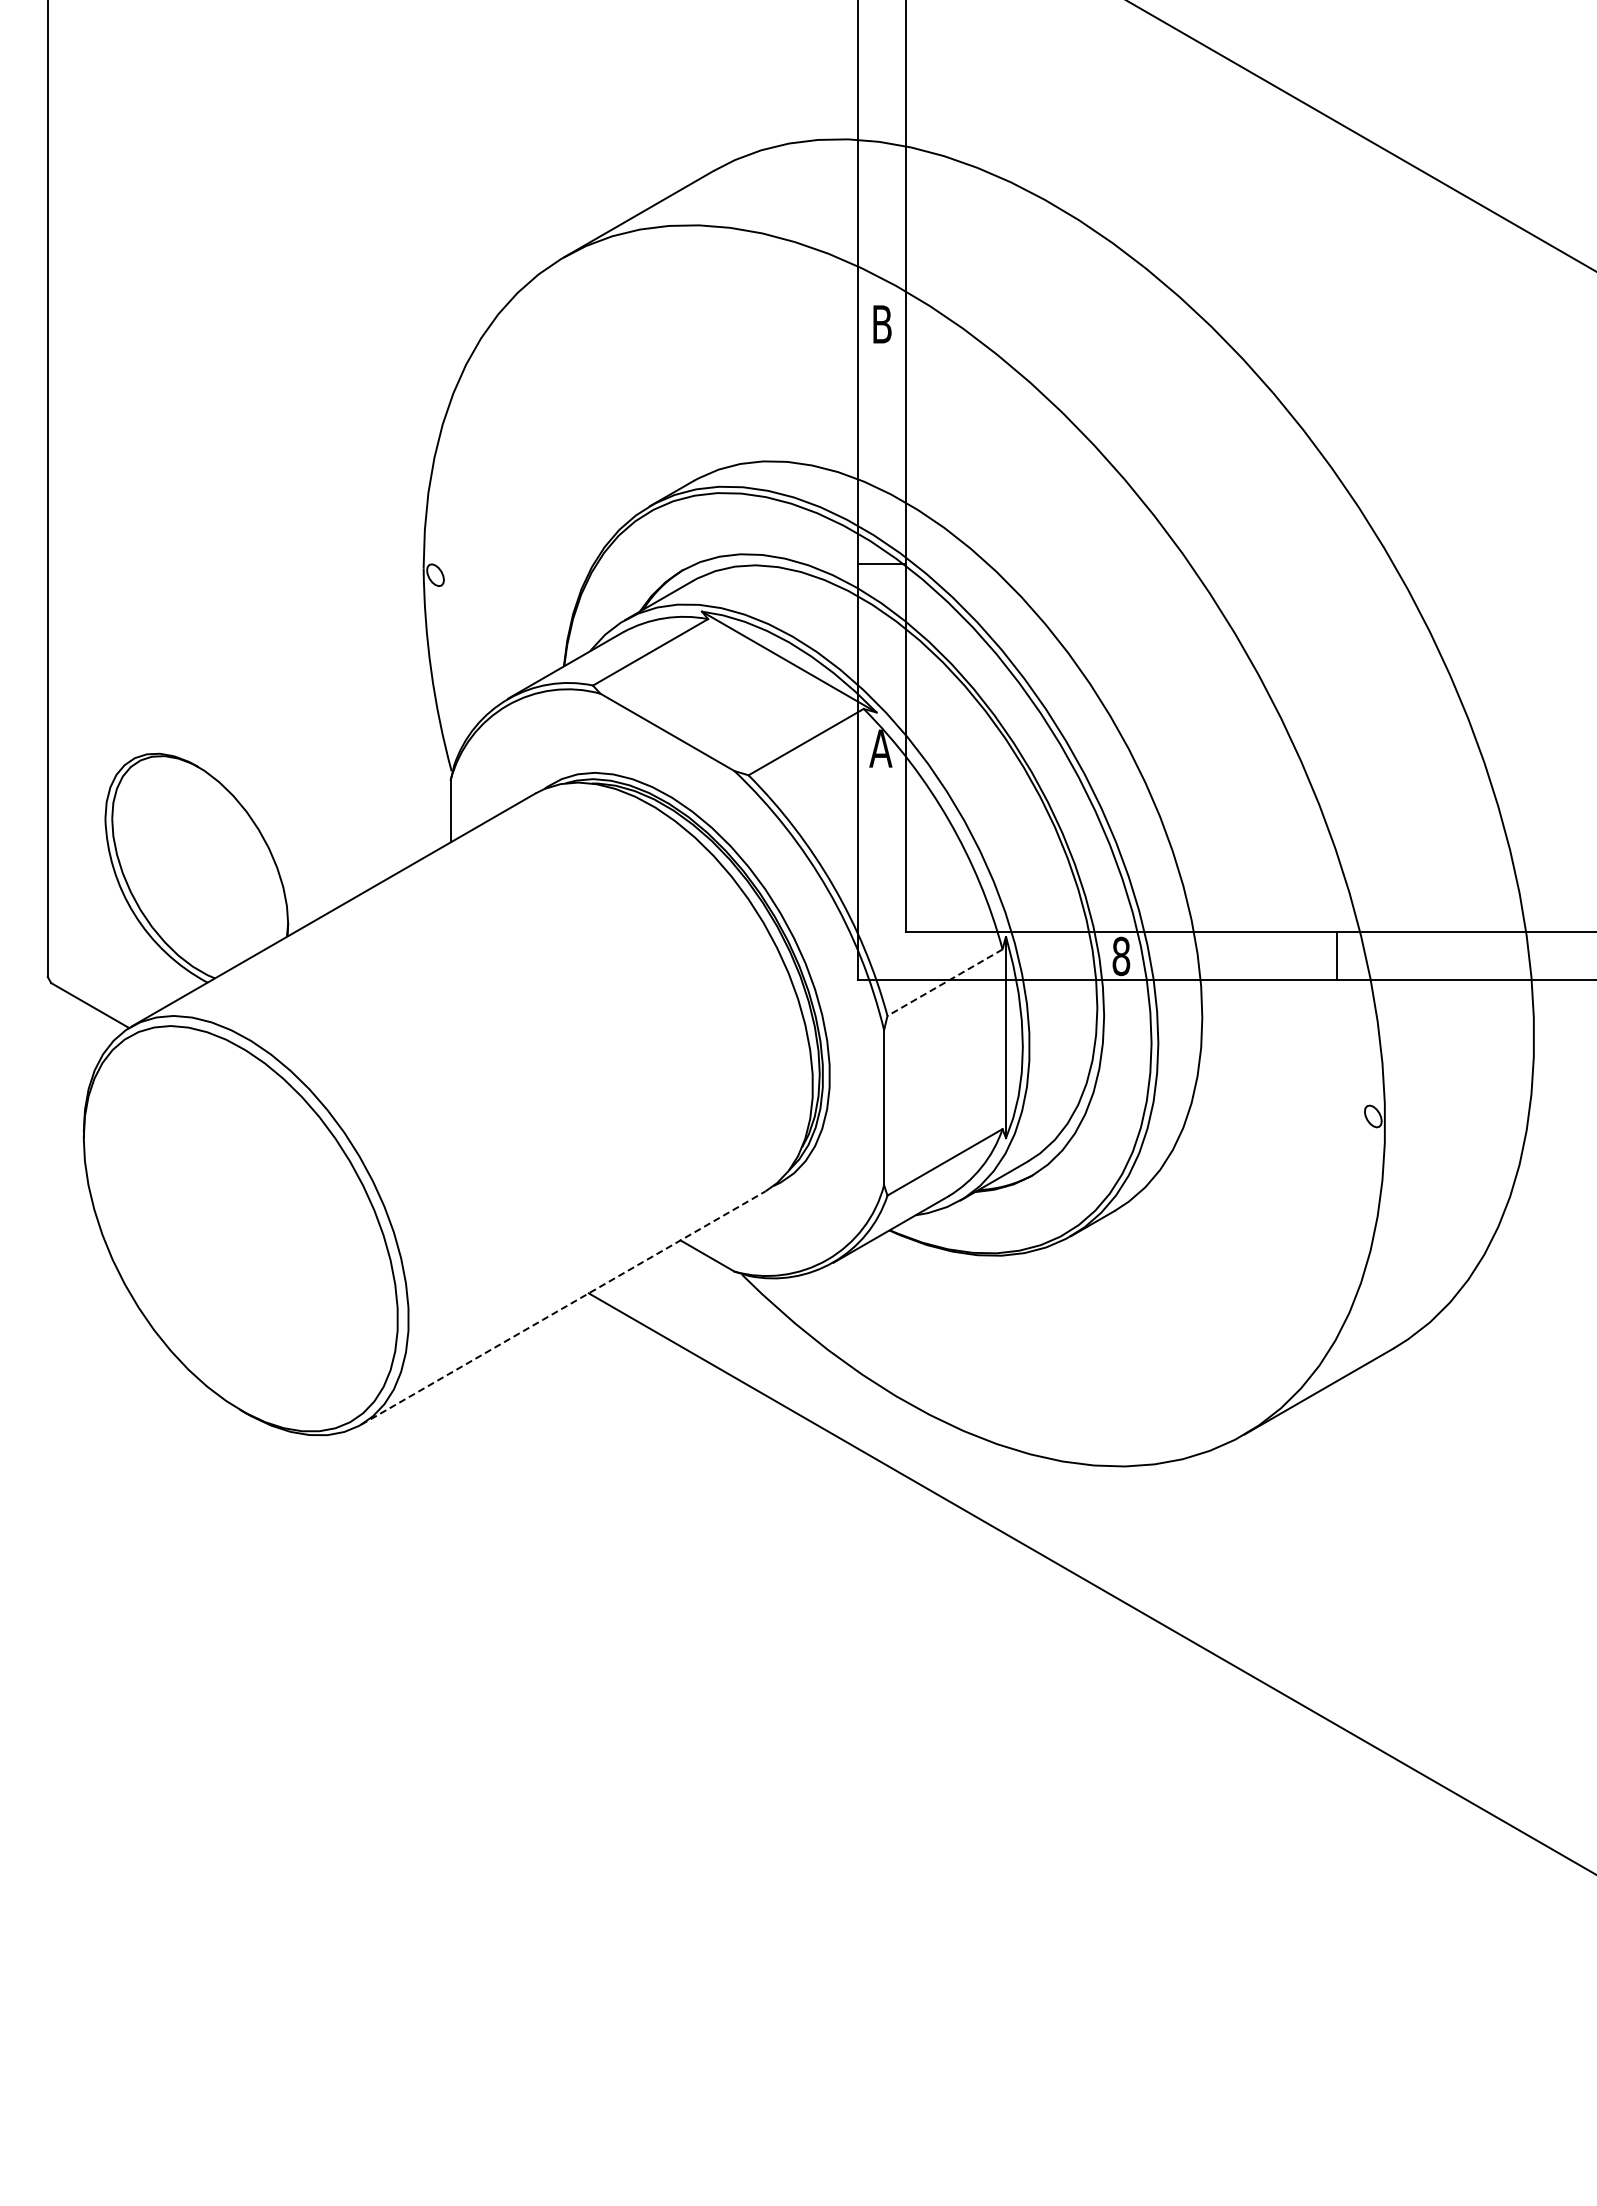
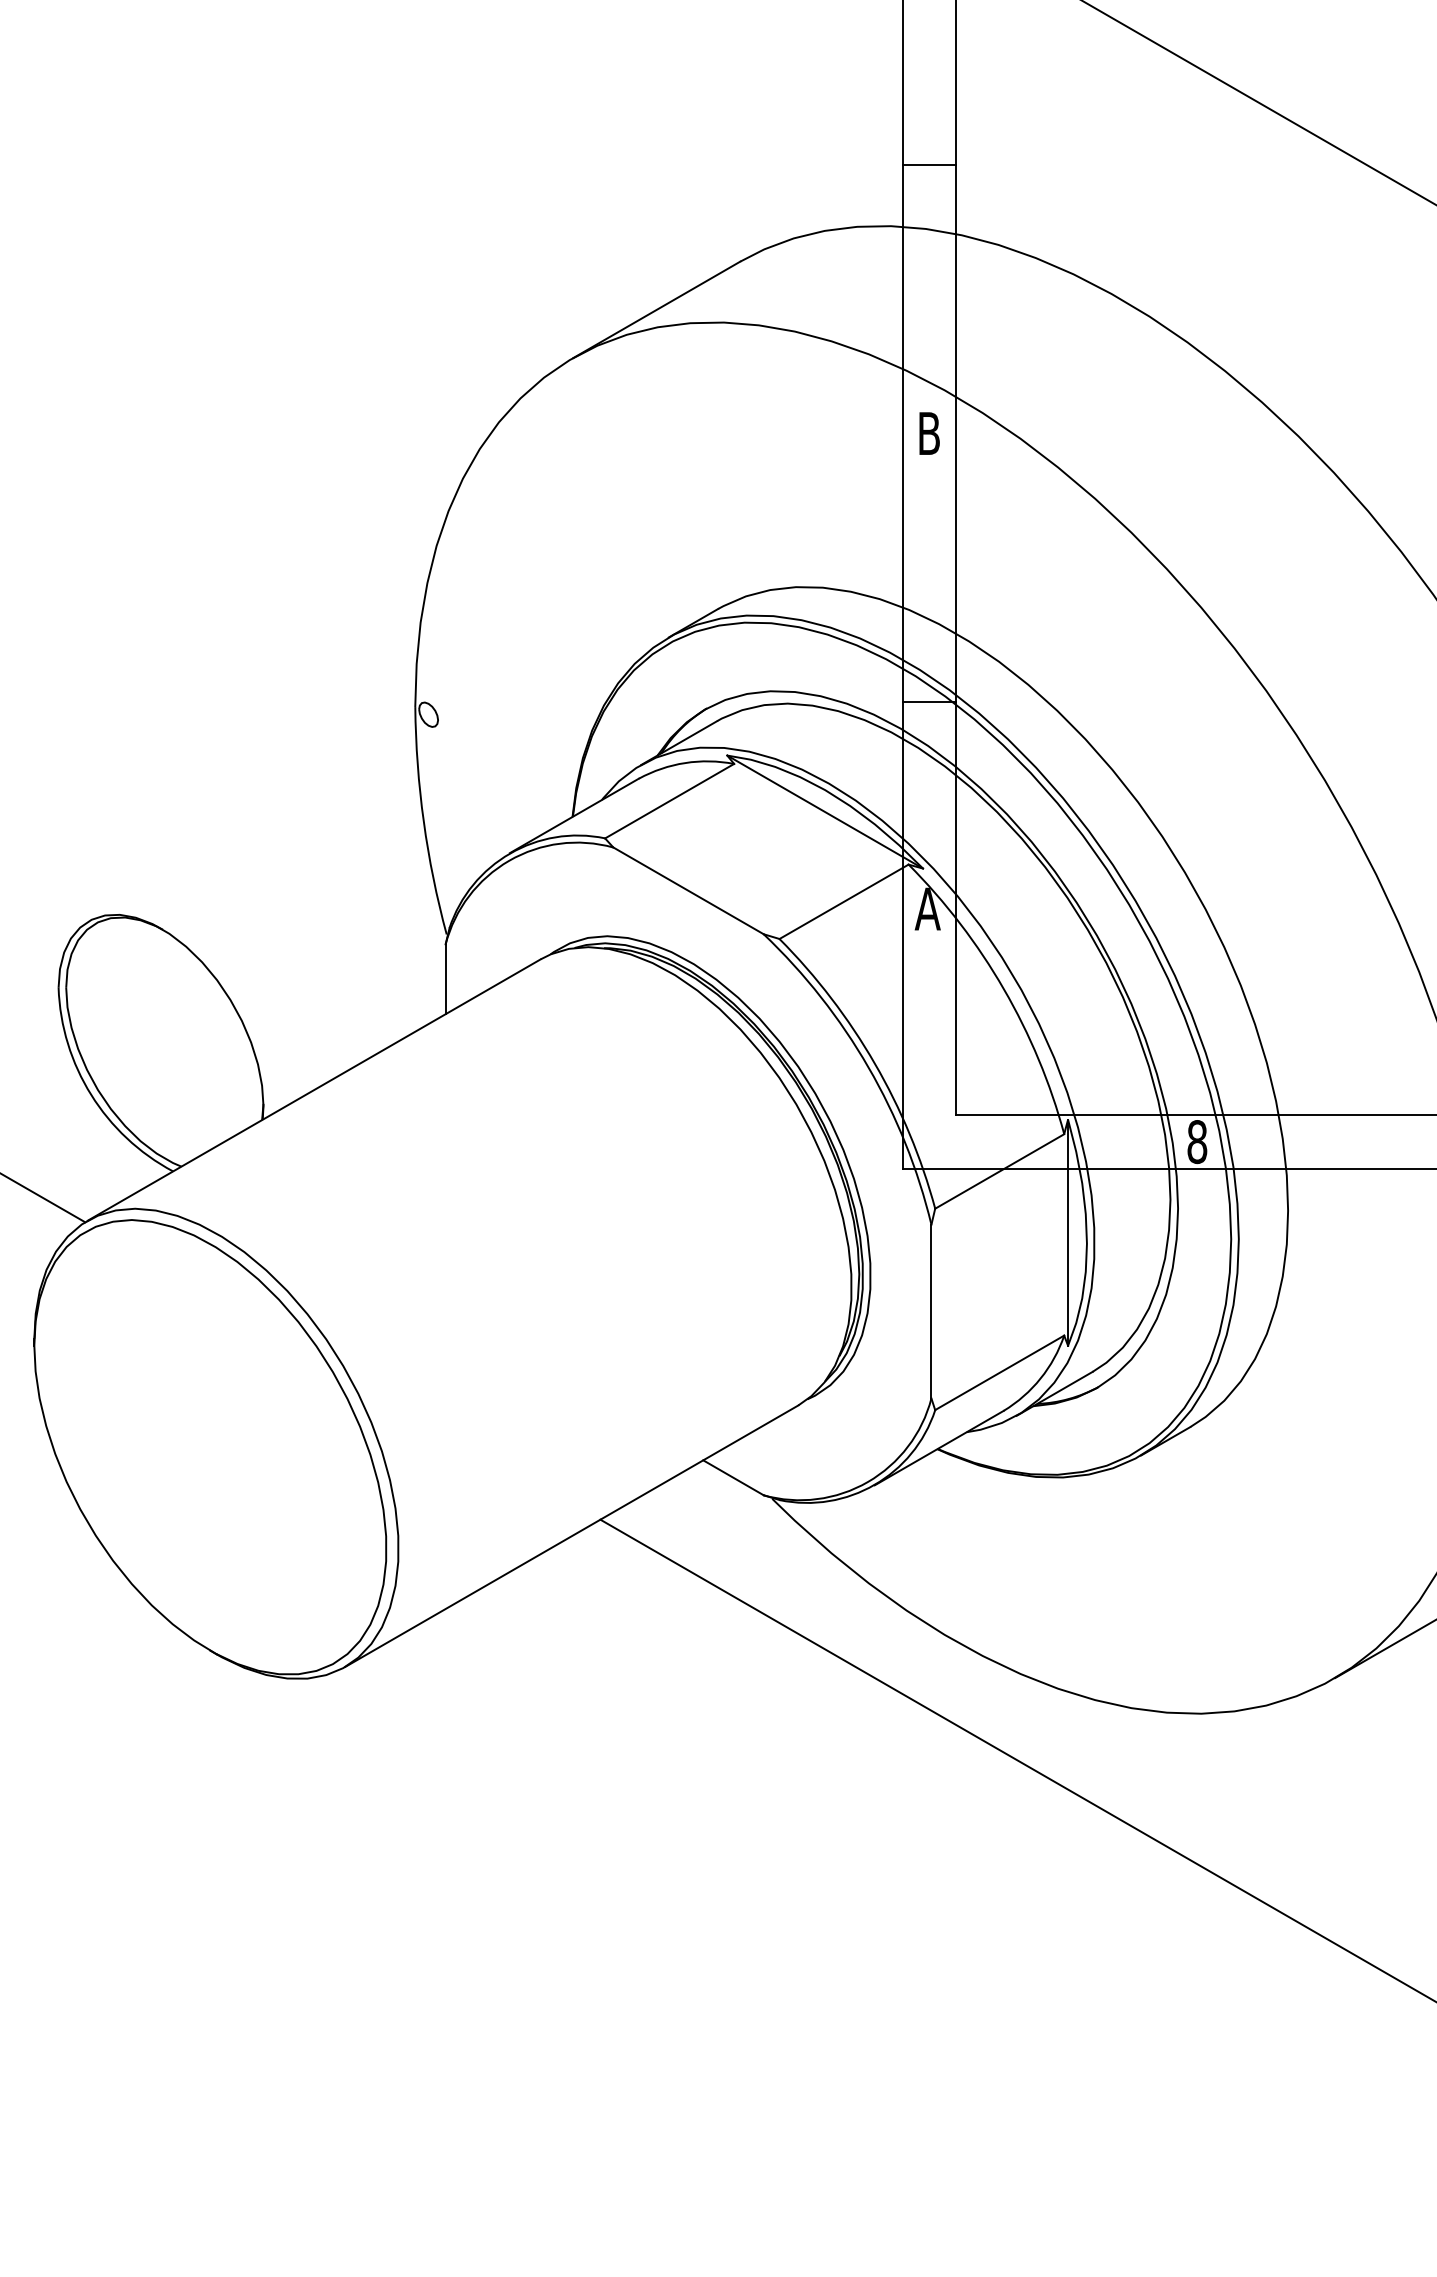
line: (882, 84) -> (929, 164), added
line: (944, 982) -> (999, 1171), dashed -> solid
line: (563, 1307) -> (572, 1535), dashed -> solid

